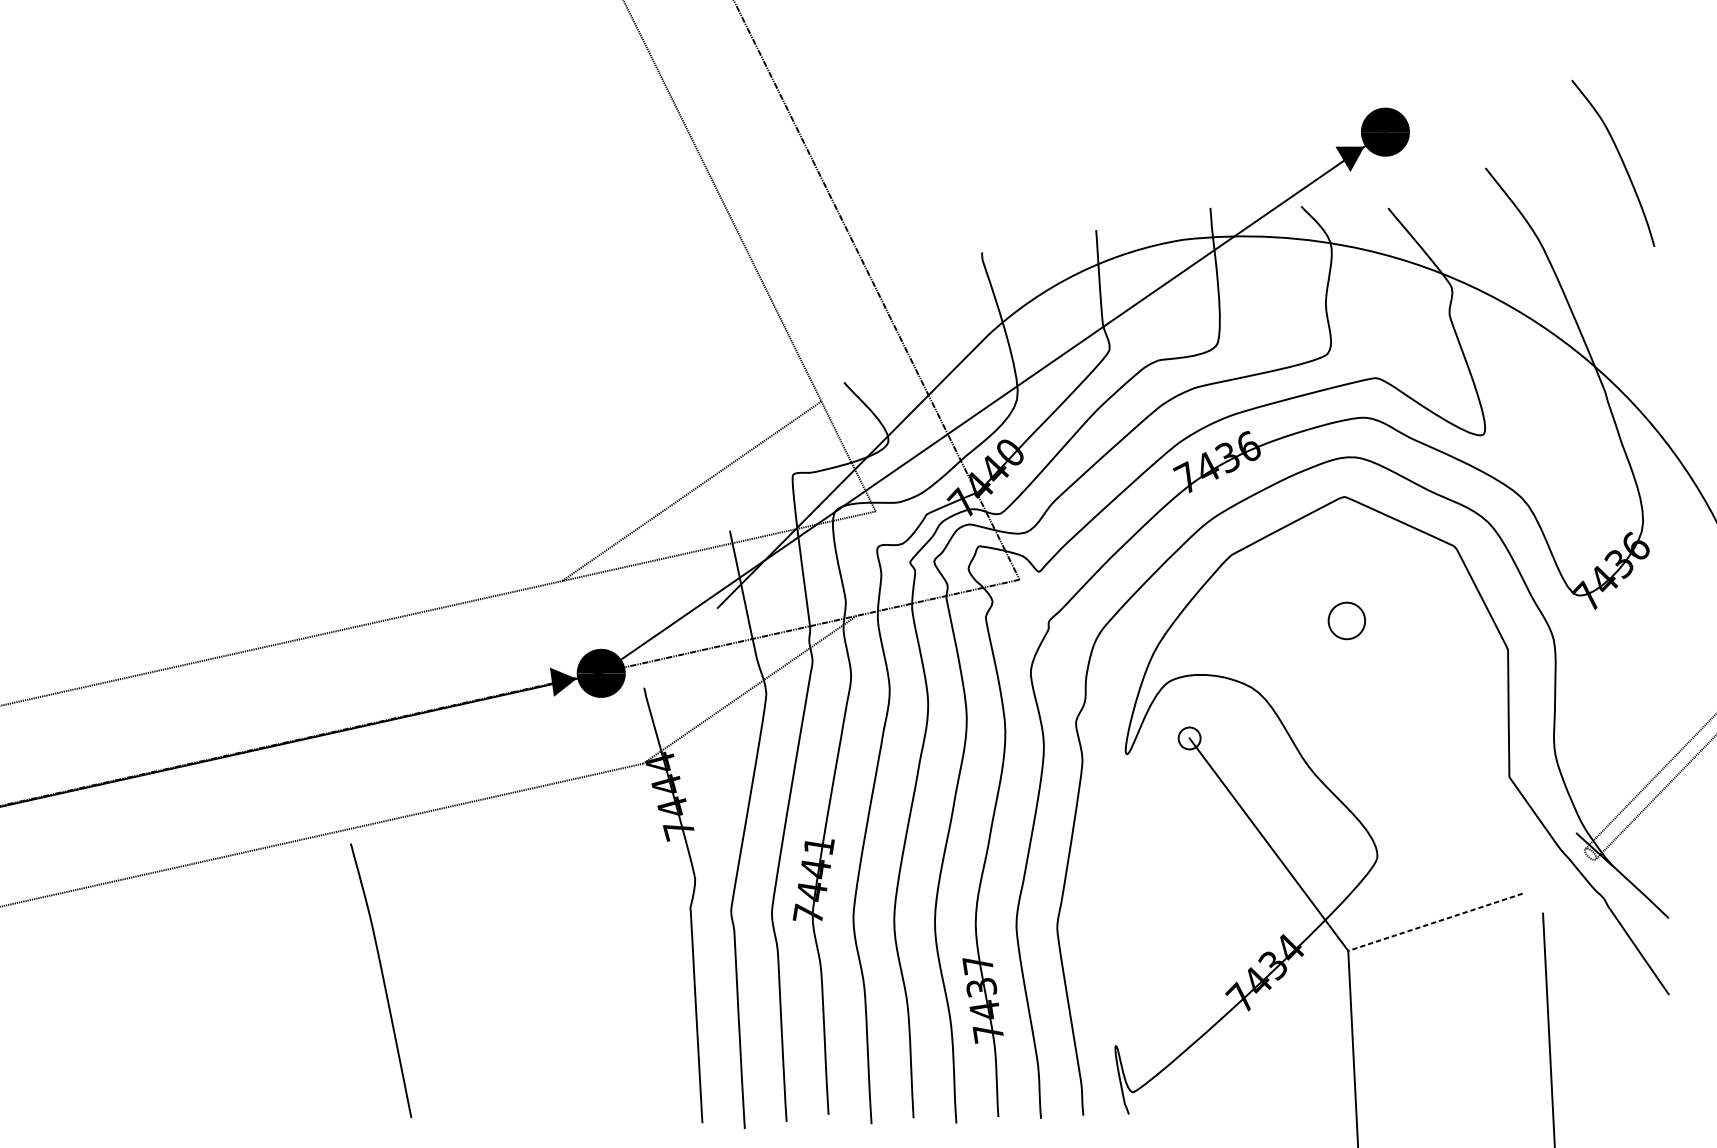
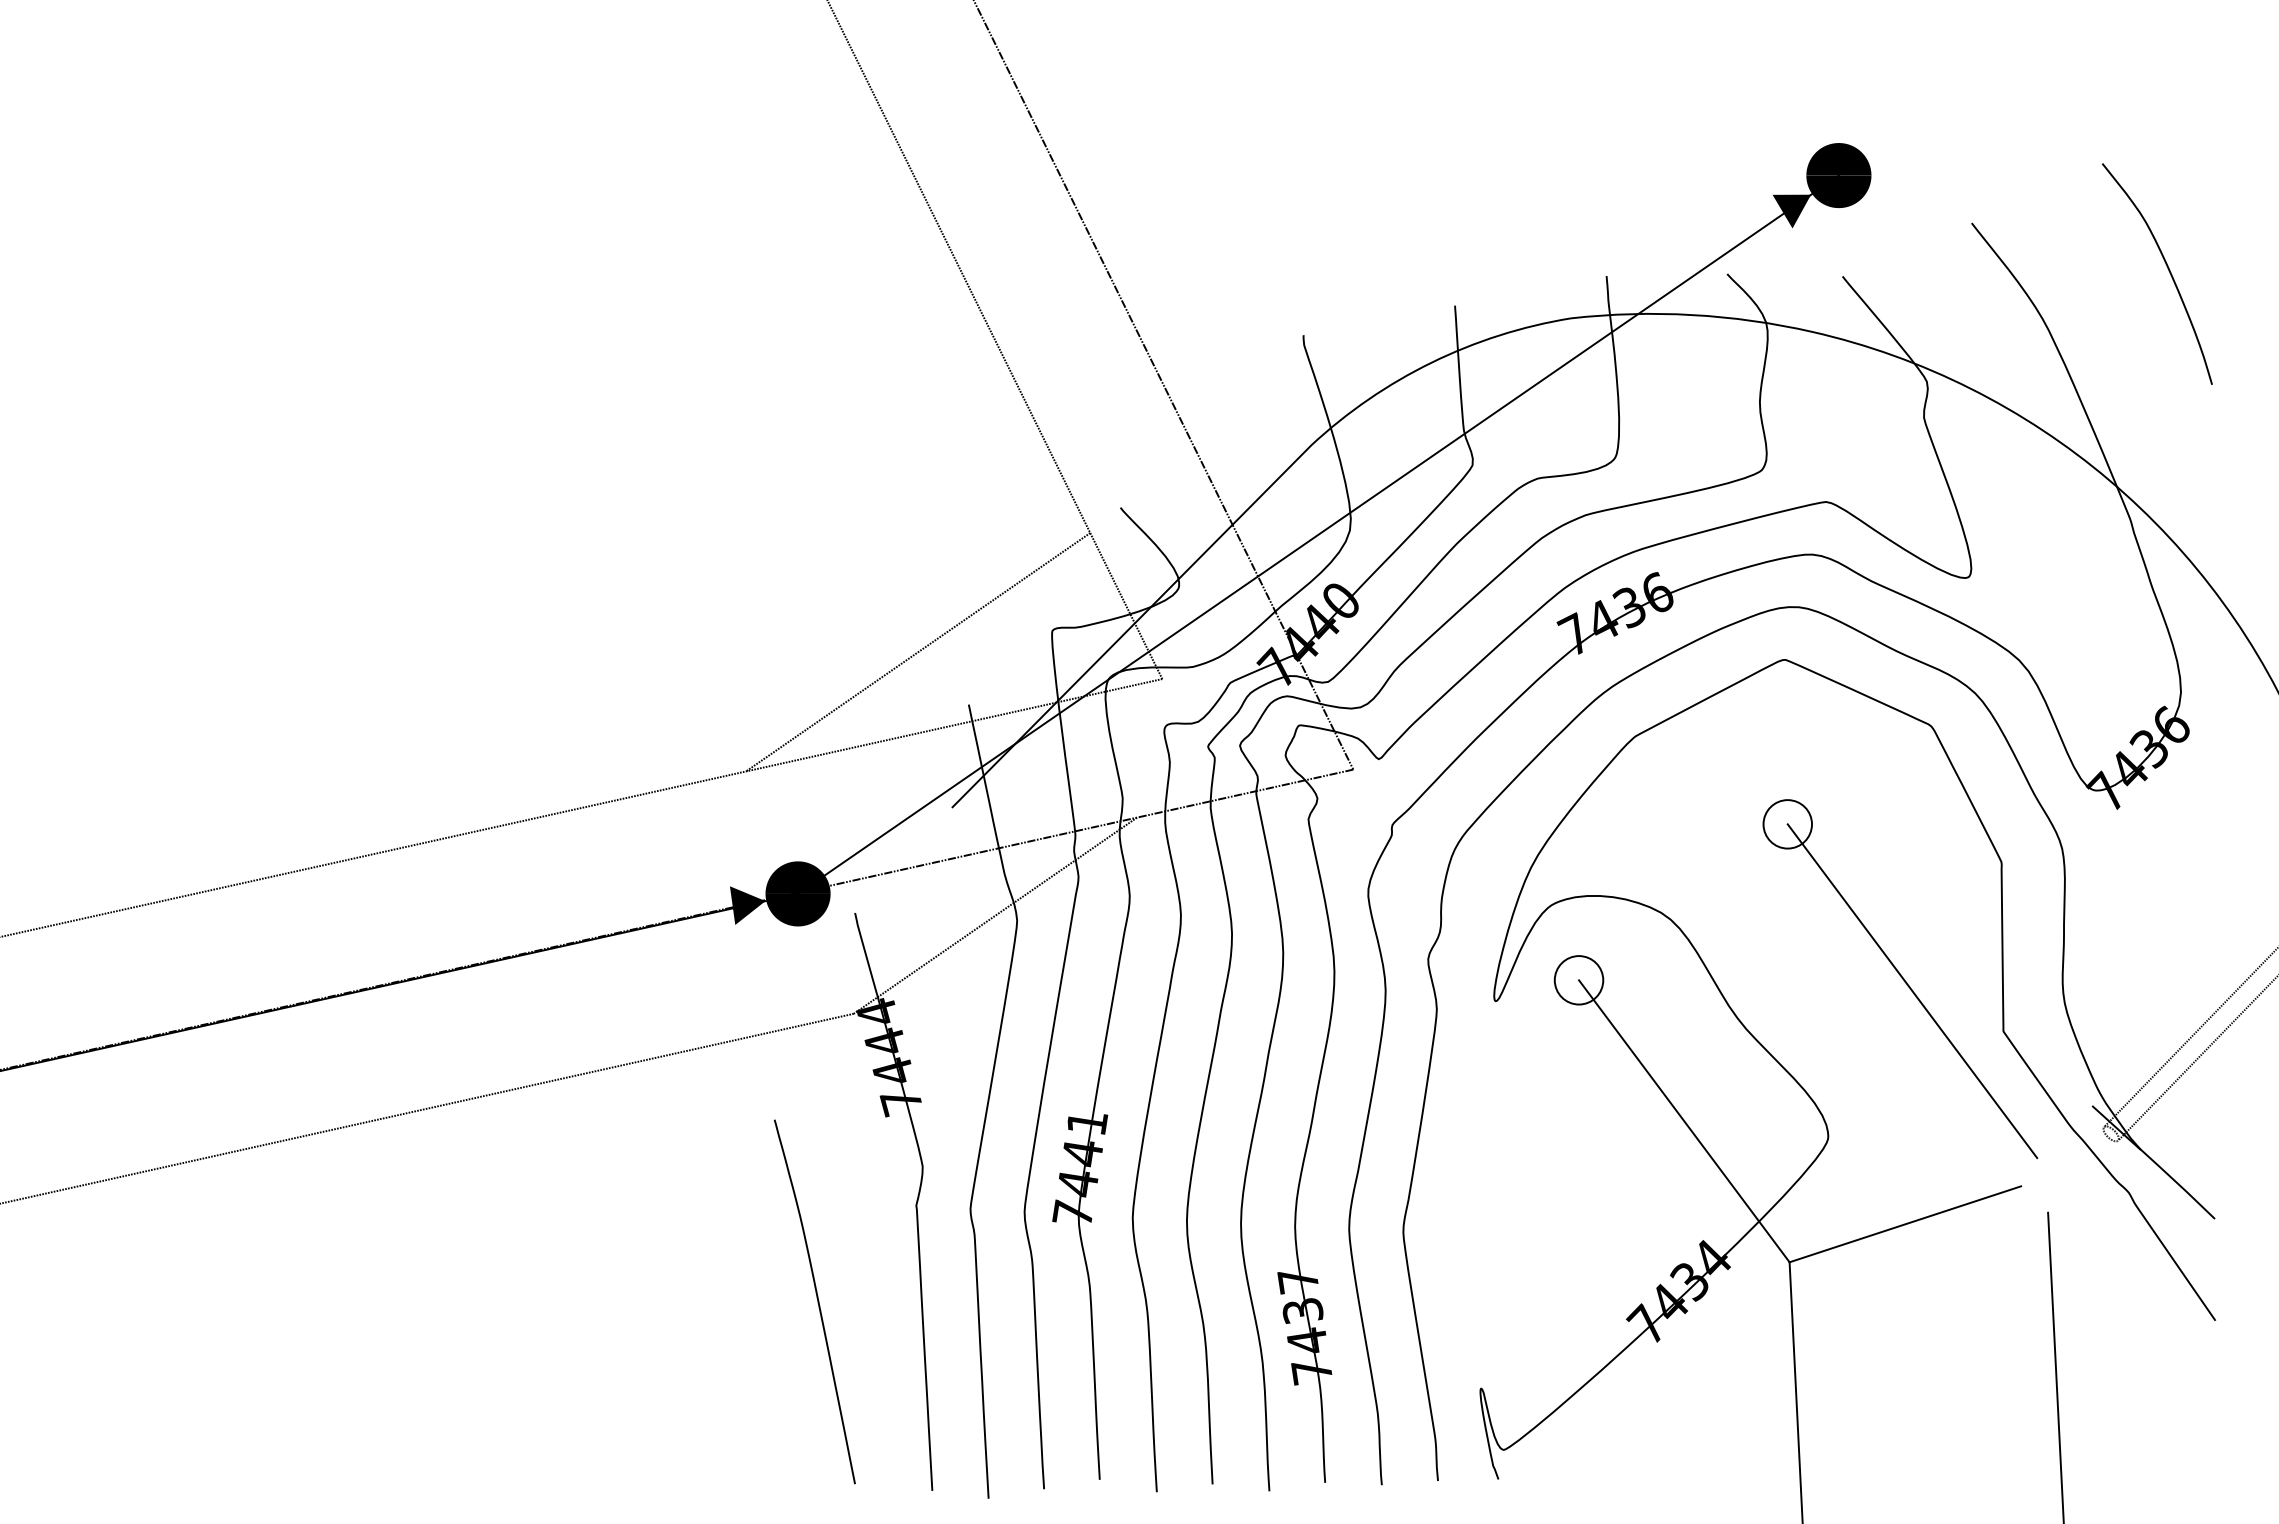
curve: (1620, 159) -> (2167, 268), moved
circle: (1189, 738) -> (1578, 980), size x1.67
line: (1440, 746) -> (1912, 991), added
line: (1435, 922) -> (1905, 1224), dashed -> solid
curve: (383, 980) -> (817, 1301), moved

